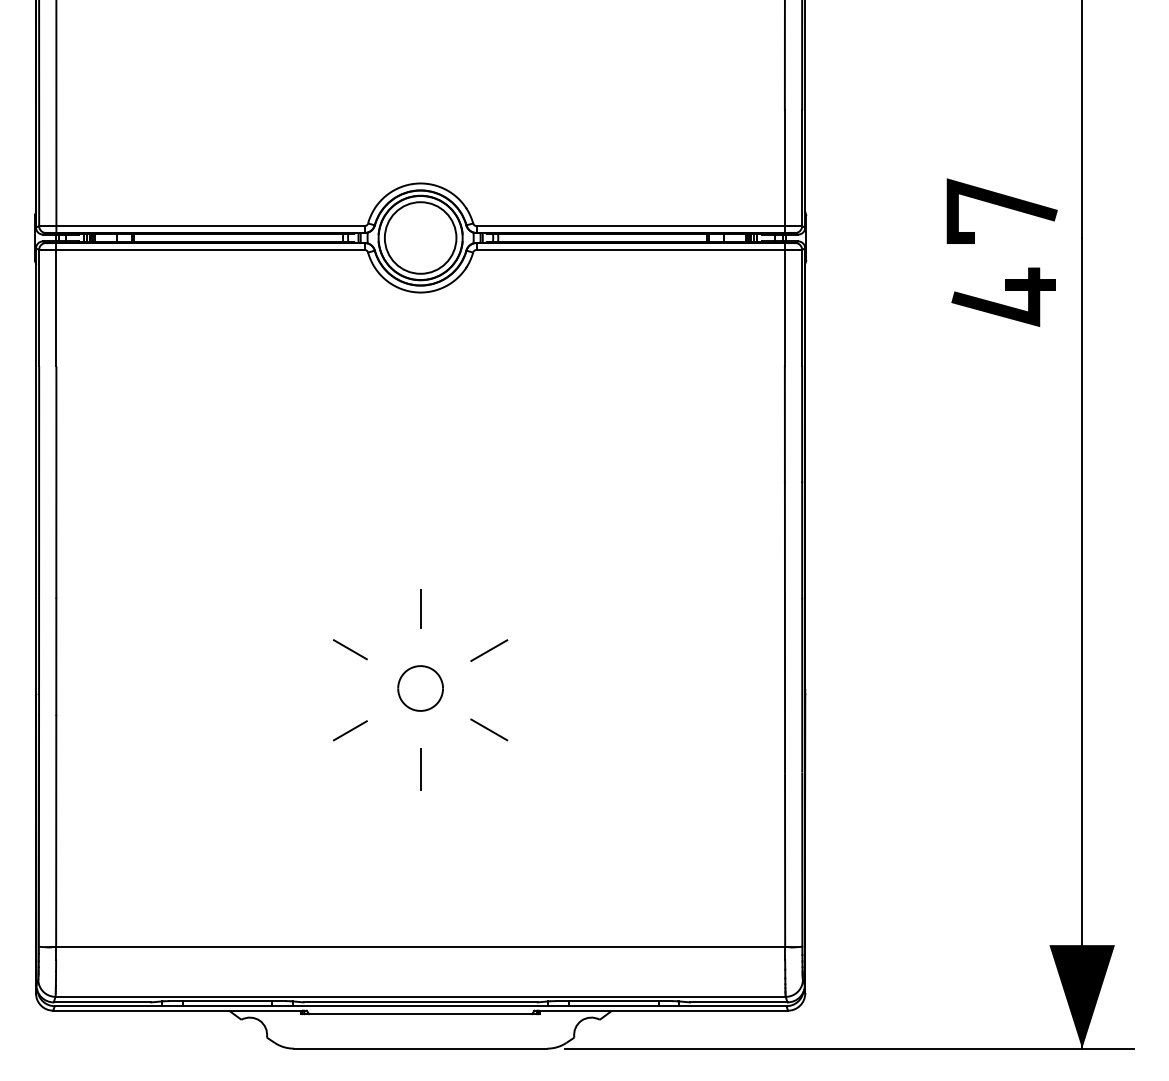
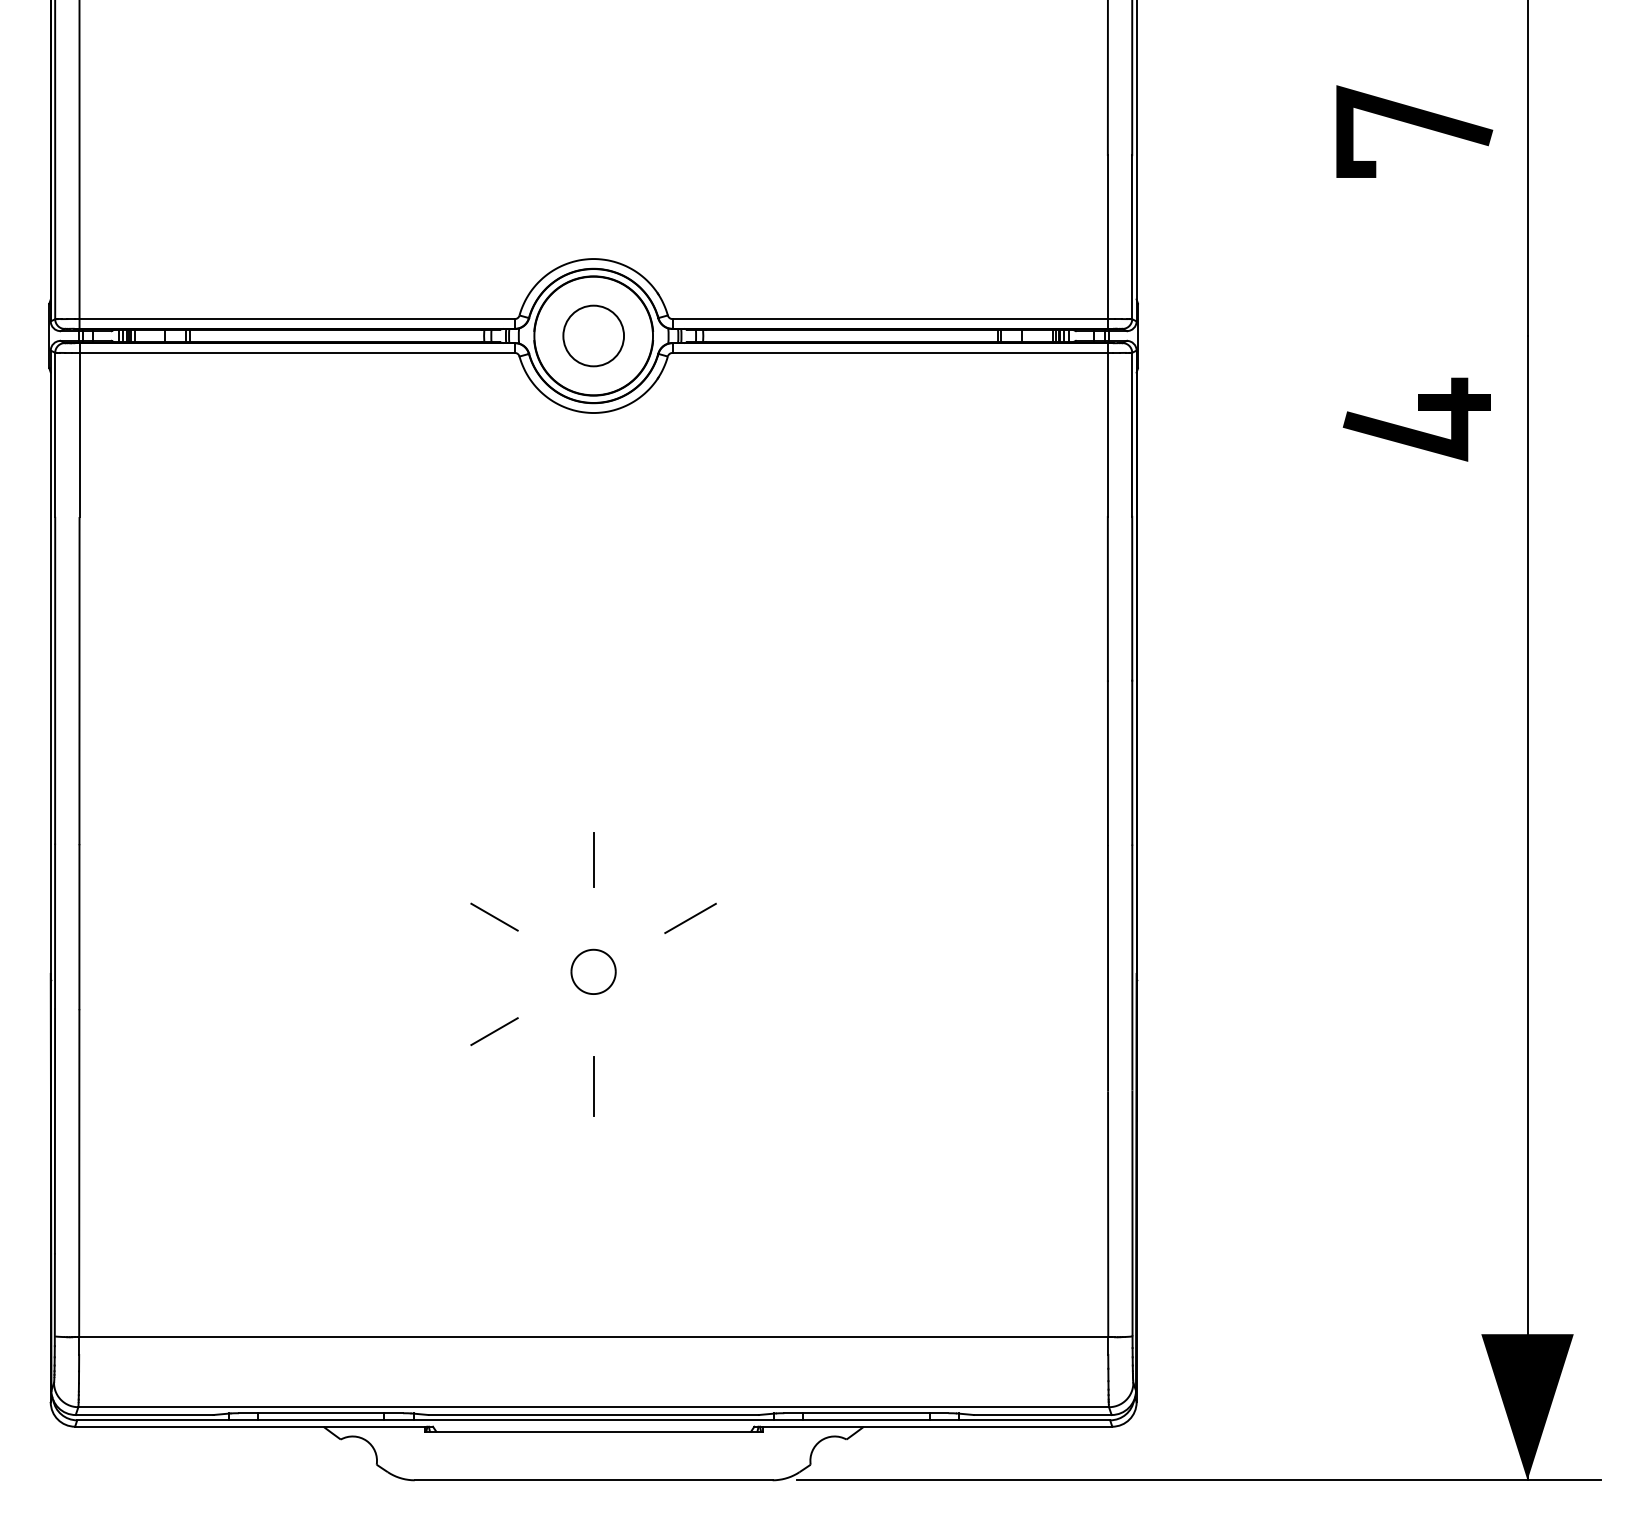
line: (1001, 206) -> (1413, 124), moved
circle: (420, 237) -> (593, 335), size x0.6
part: (420, 688) -> (593, 971), size x0.7
line: (489, 729) -> (690, 1029), removed

